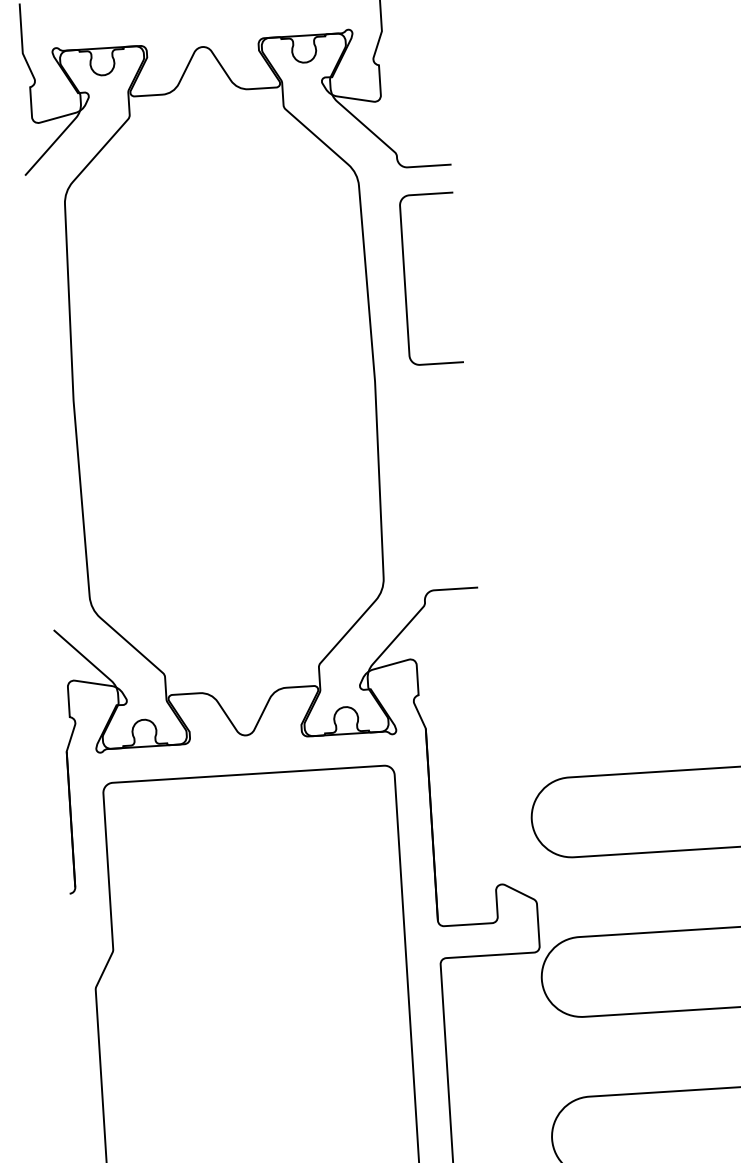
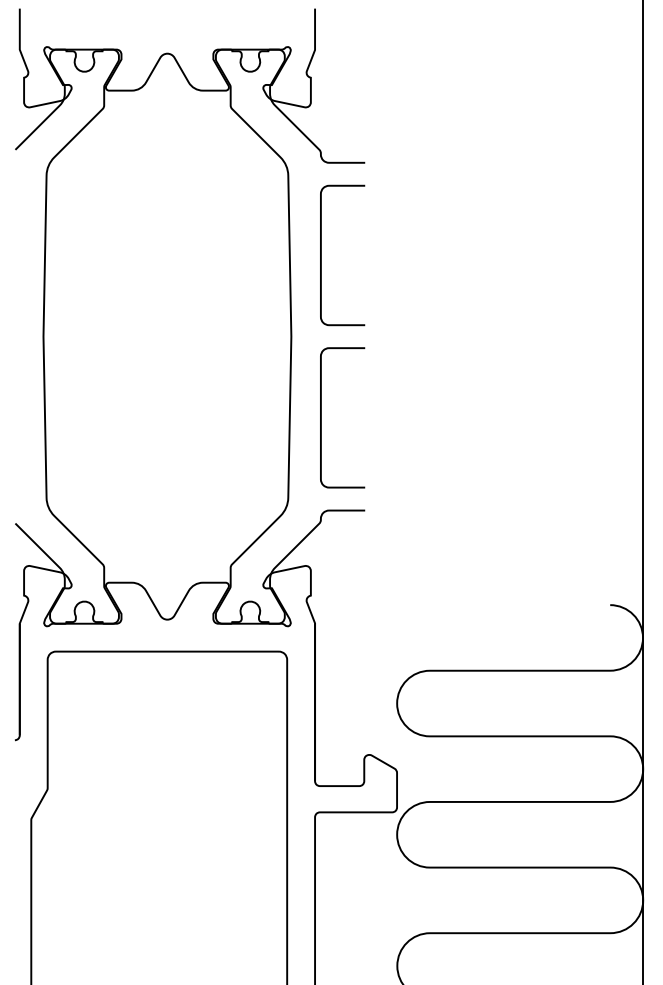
curve: (417, 477) -> (321, 417), added

